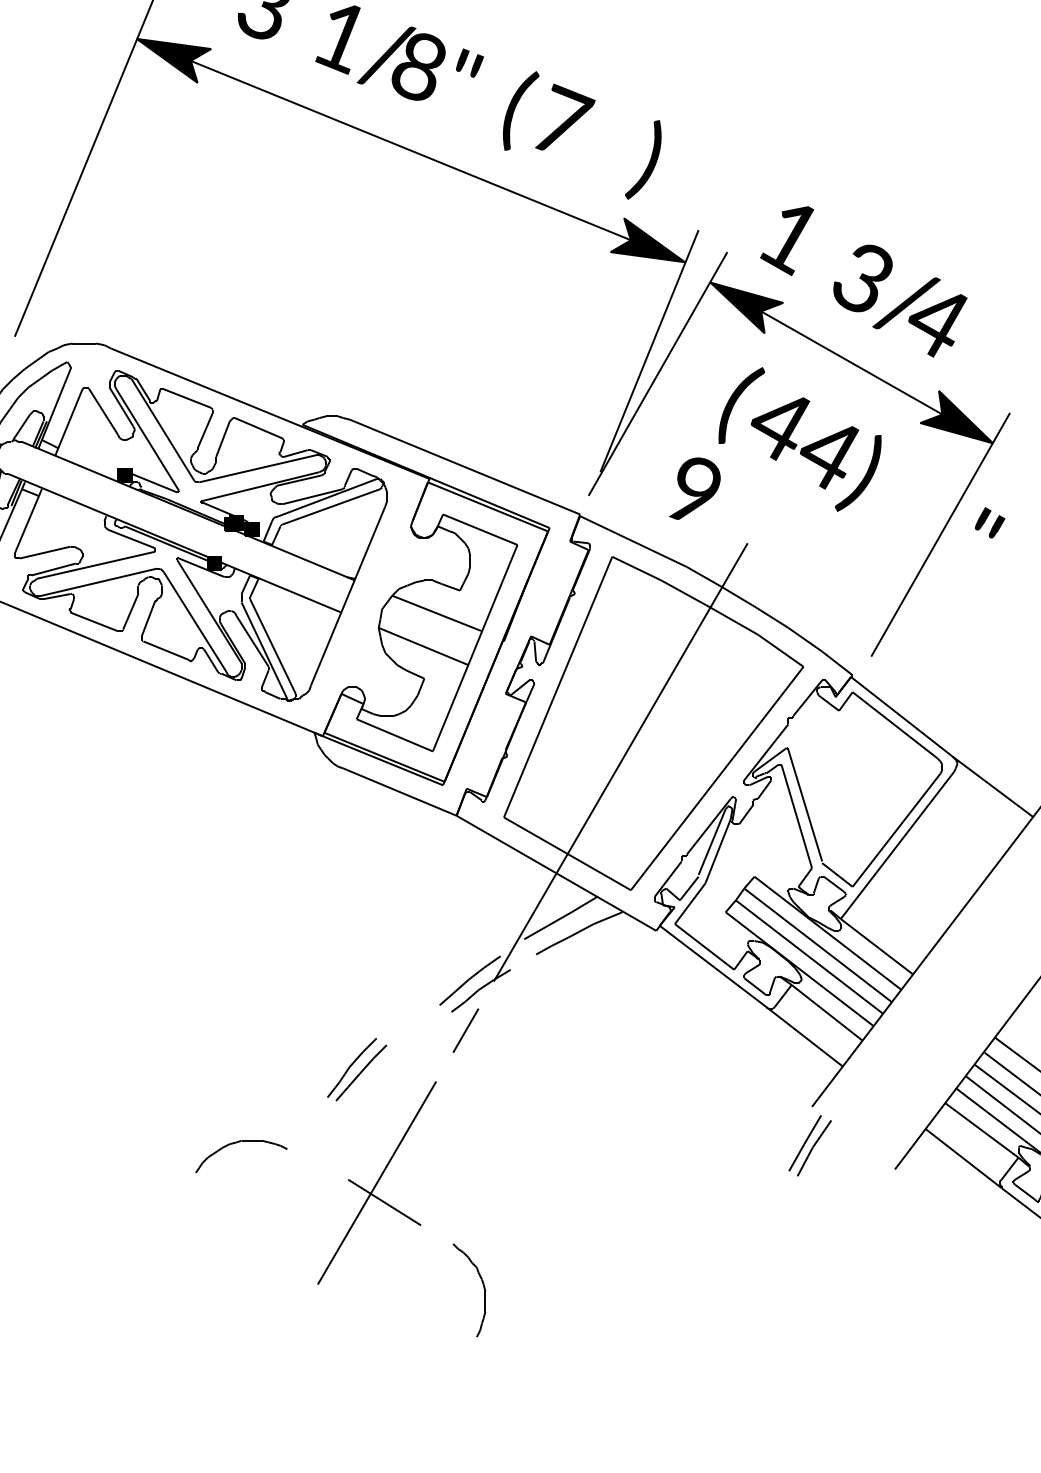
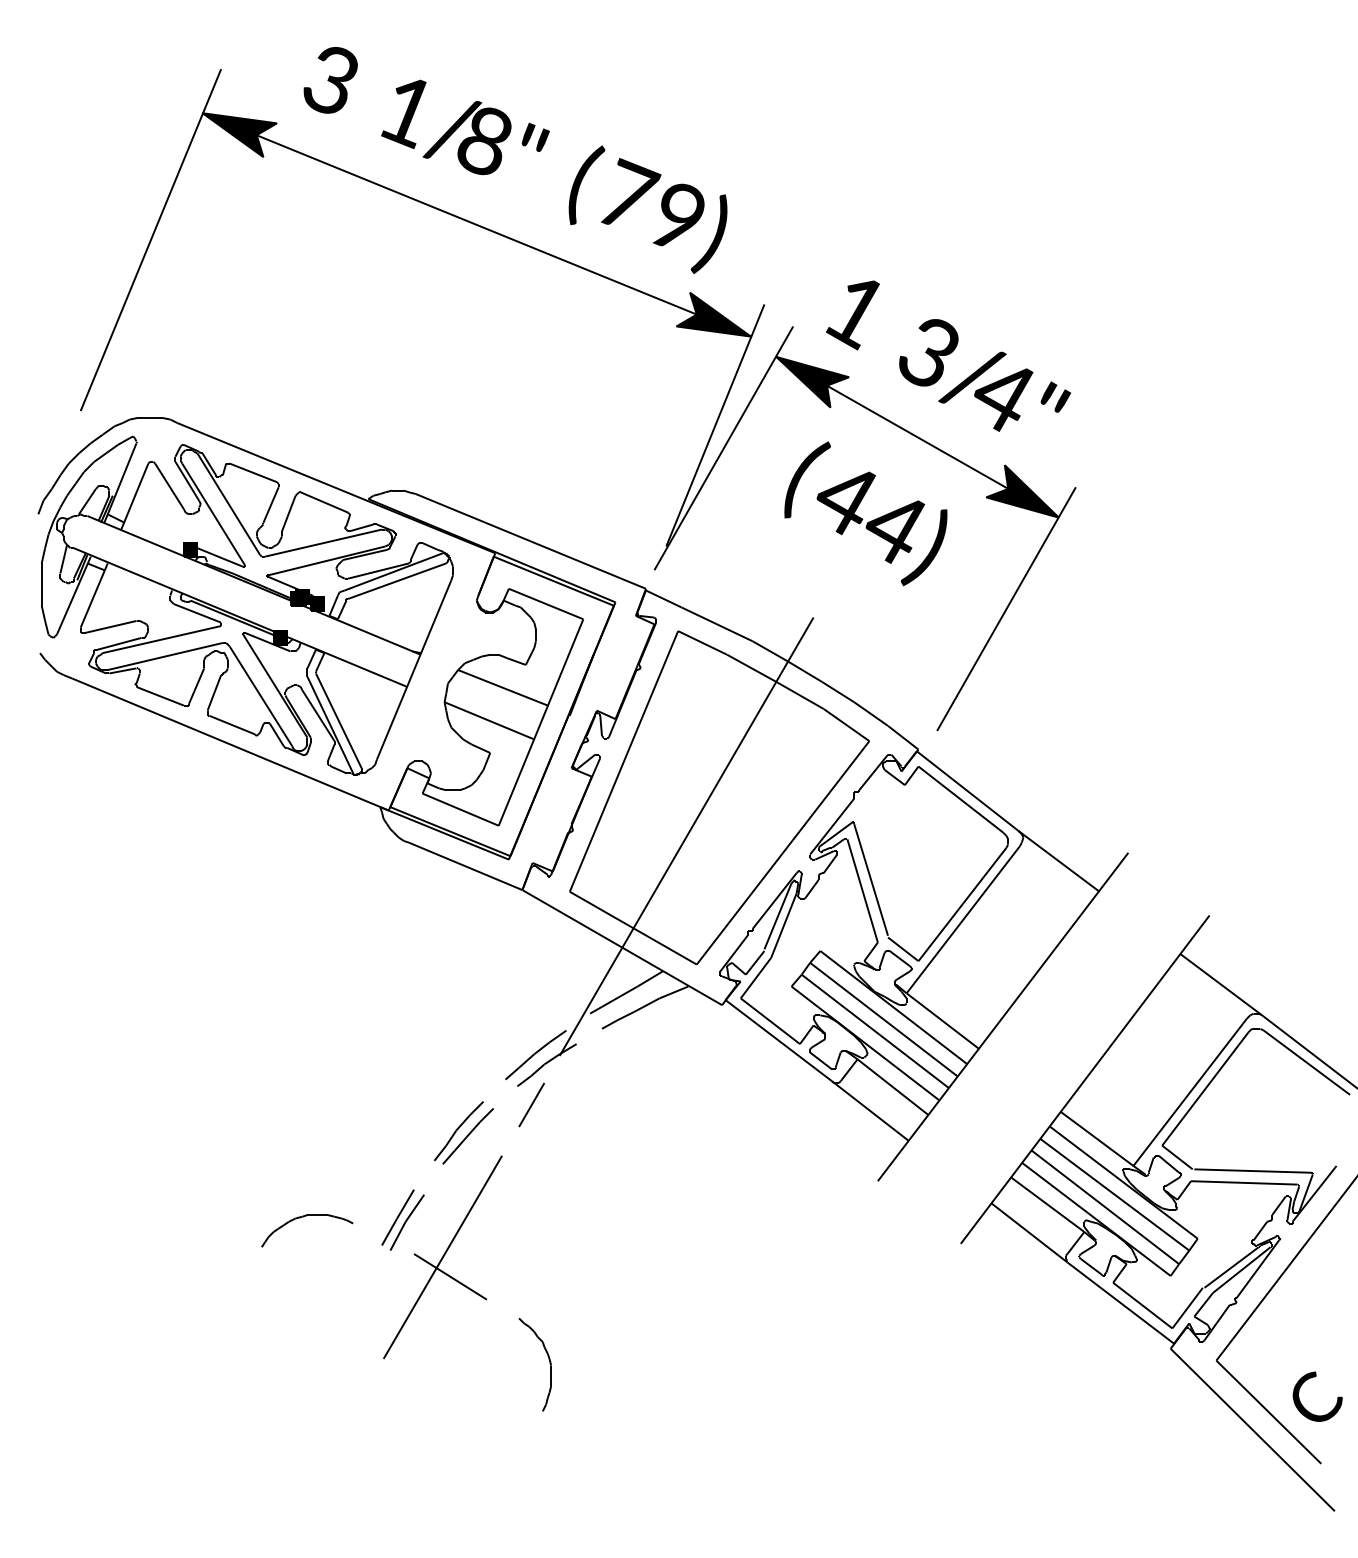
text: (694, 488) -> (678, 214), moved
text: (989, 522) -> (1055, 396), moved
part: (356, 1069) -> (463, 1132), moved
part: (809, 1145) -> (402, 1219), moved

